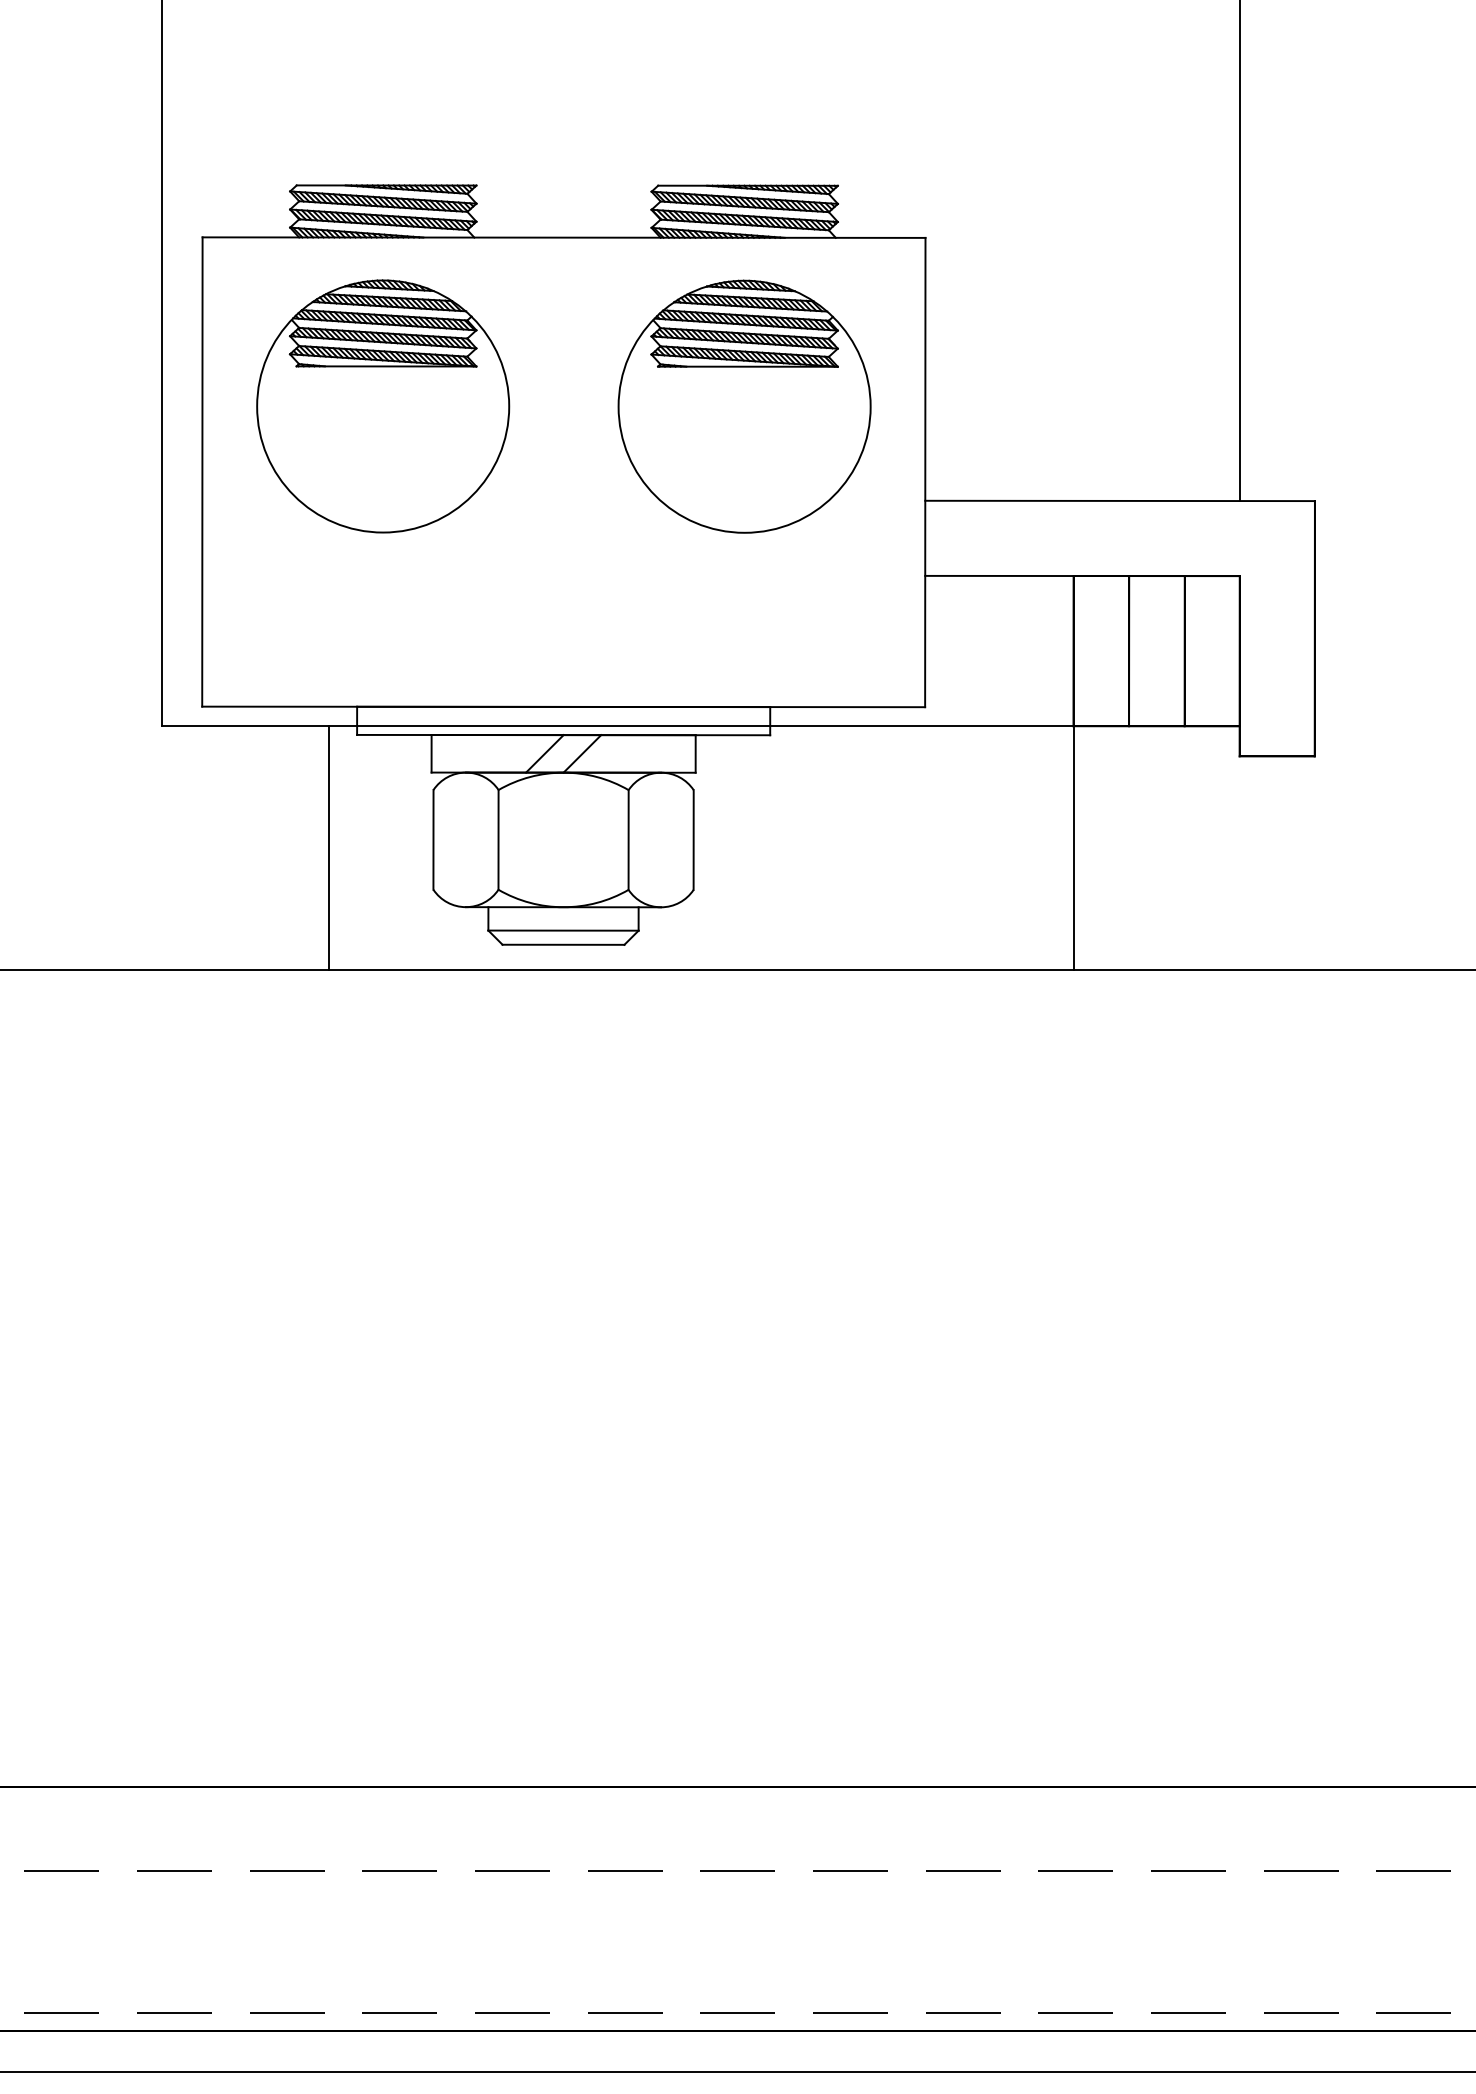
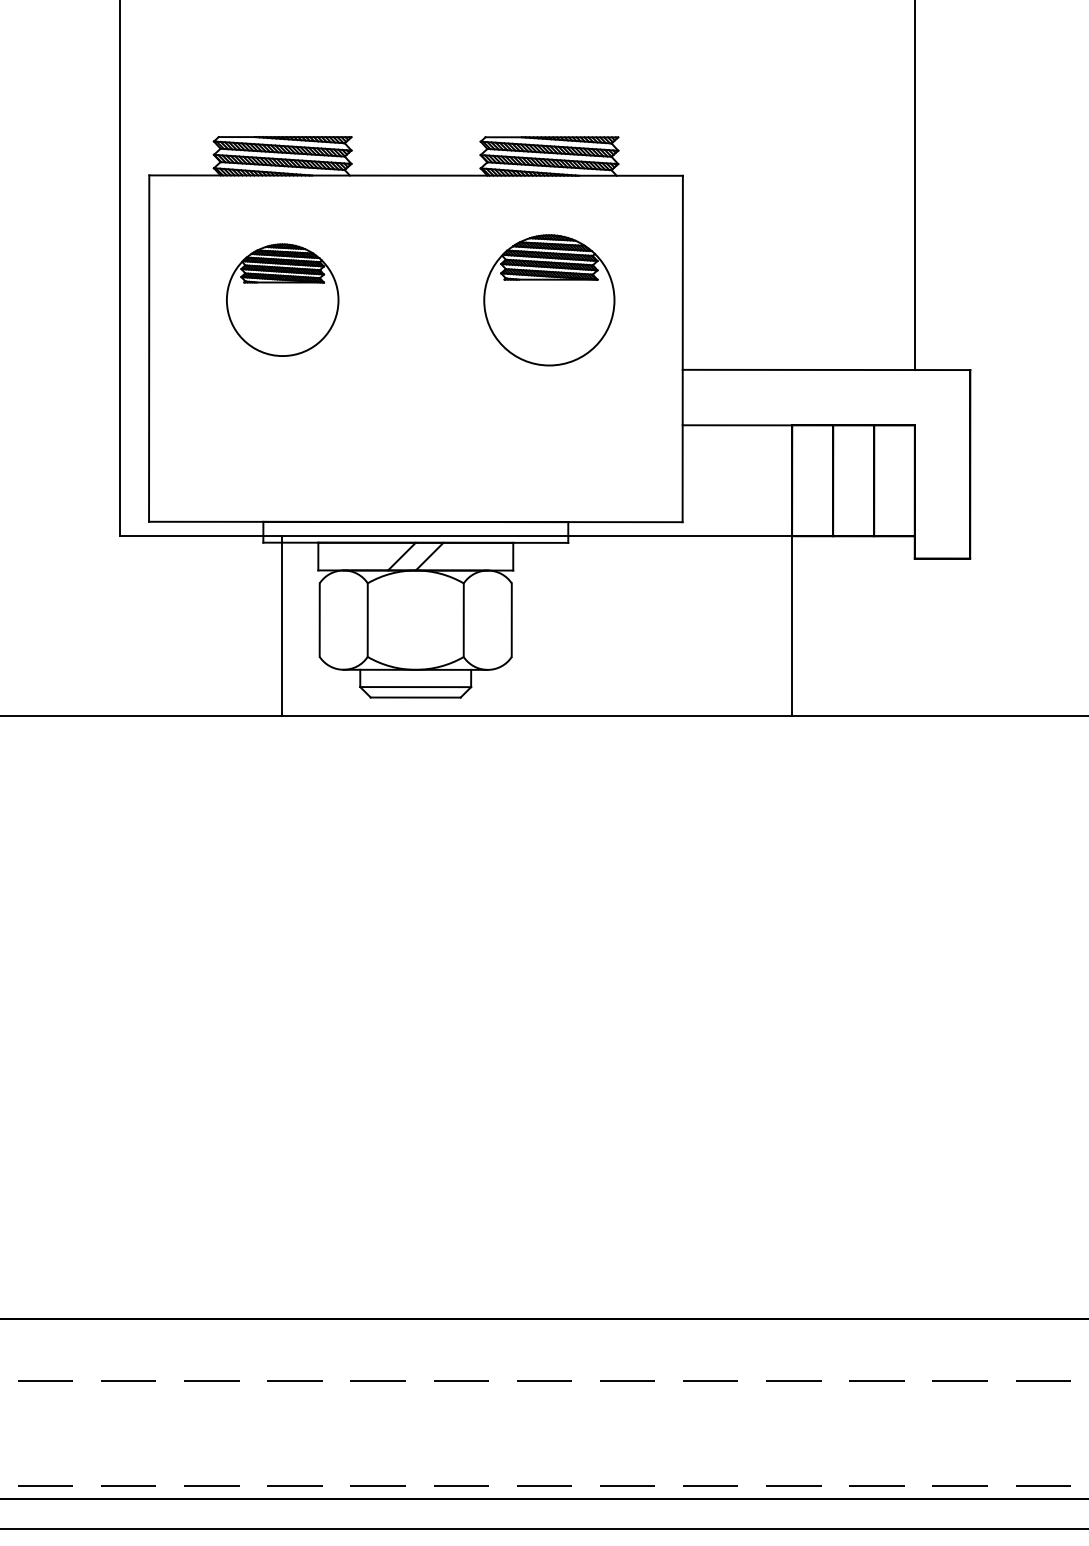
part: (383, 406) -> (282, 300), size x0.6
part: (744, 406) -> (549, 300), size x0.7
line: (328, 847) -> (282, 625), moved

